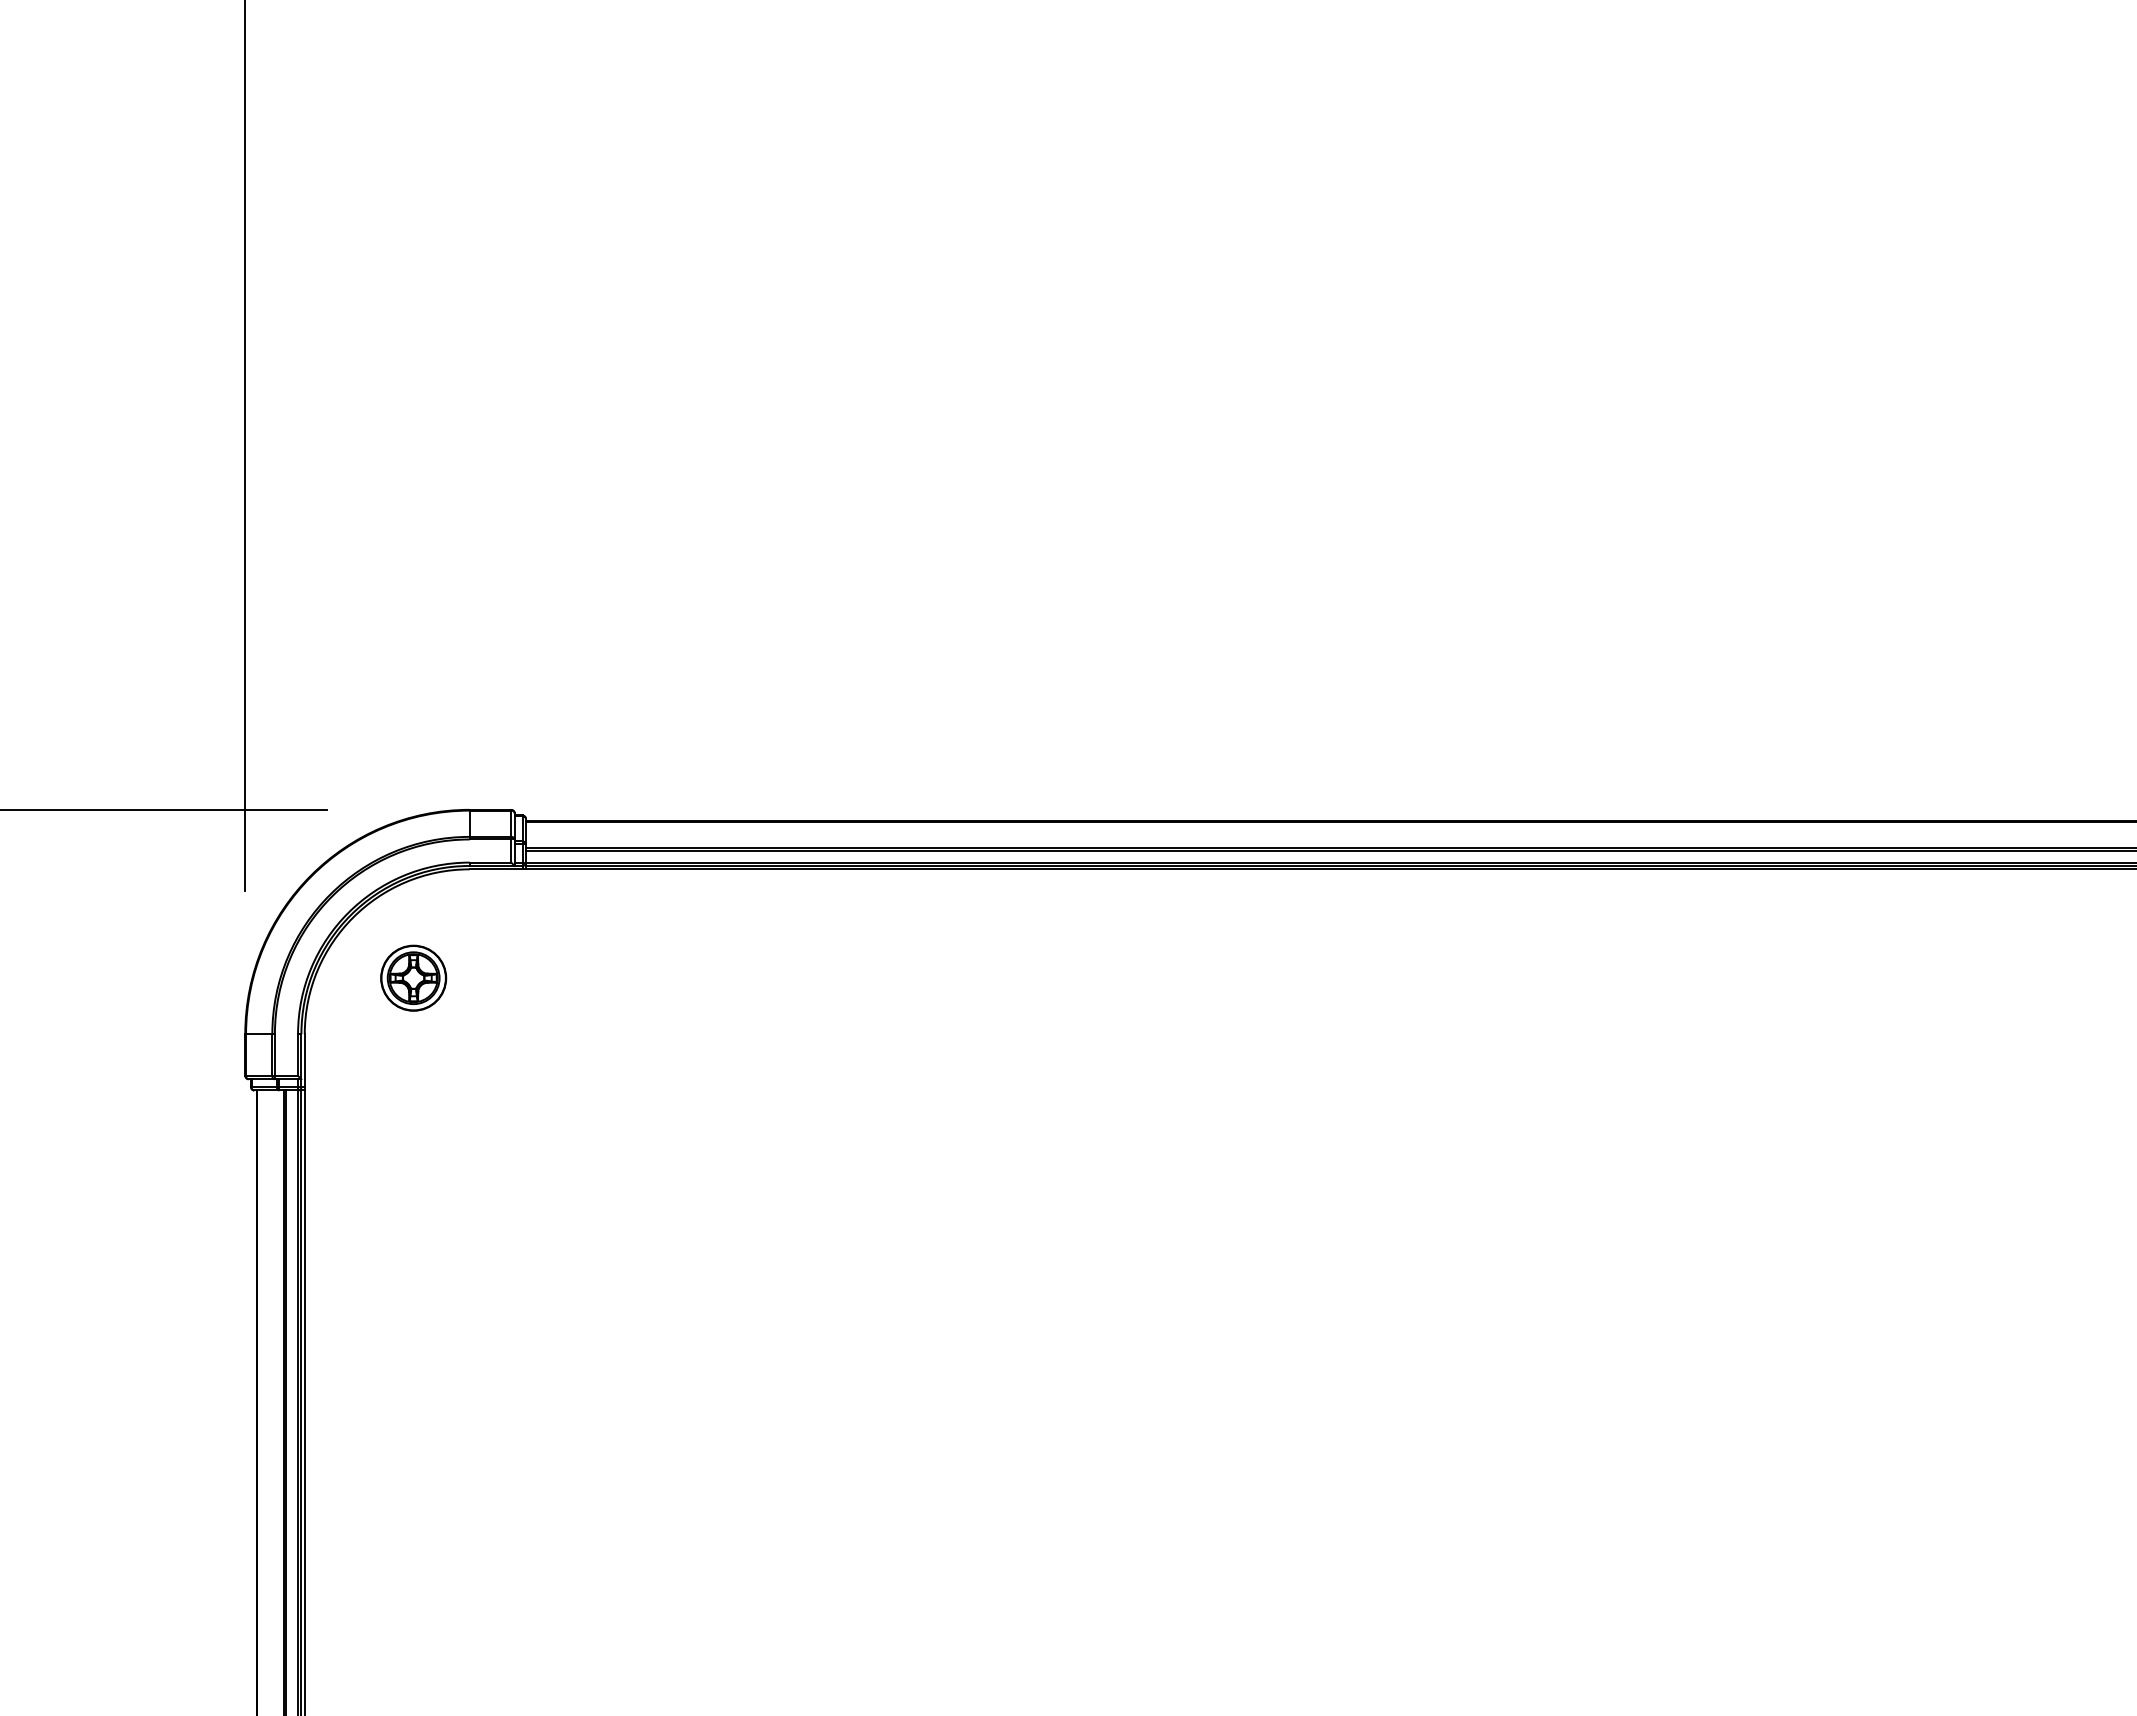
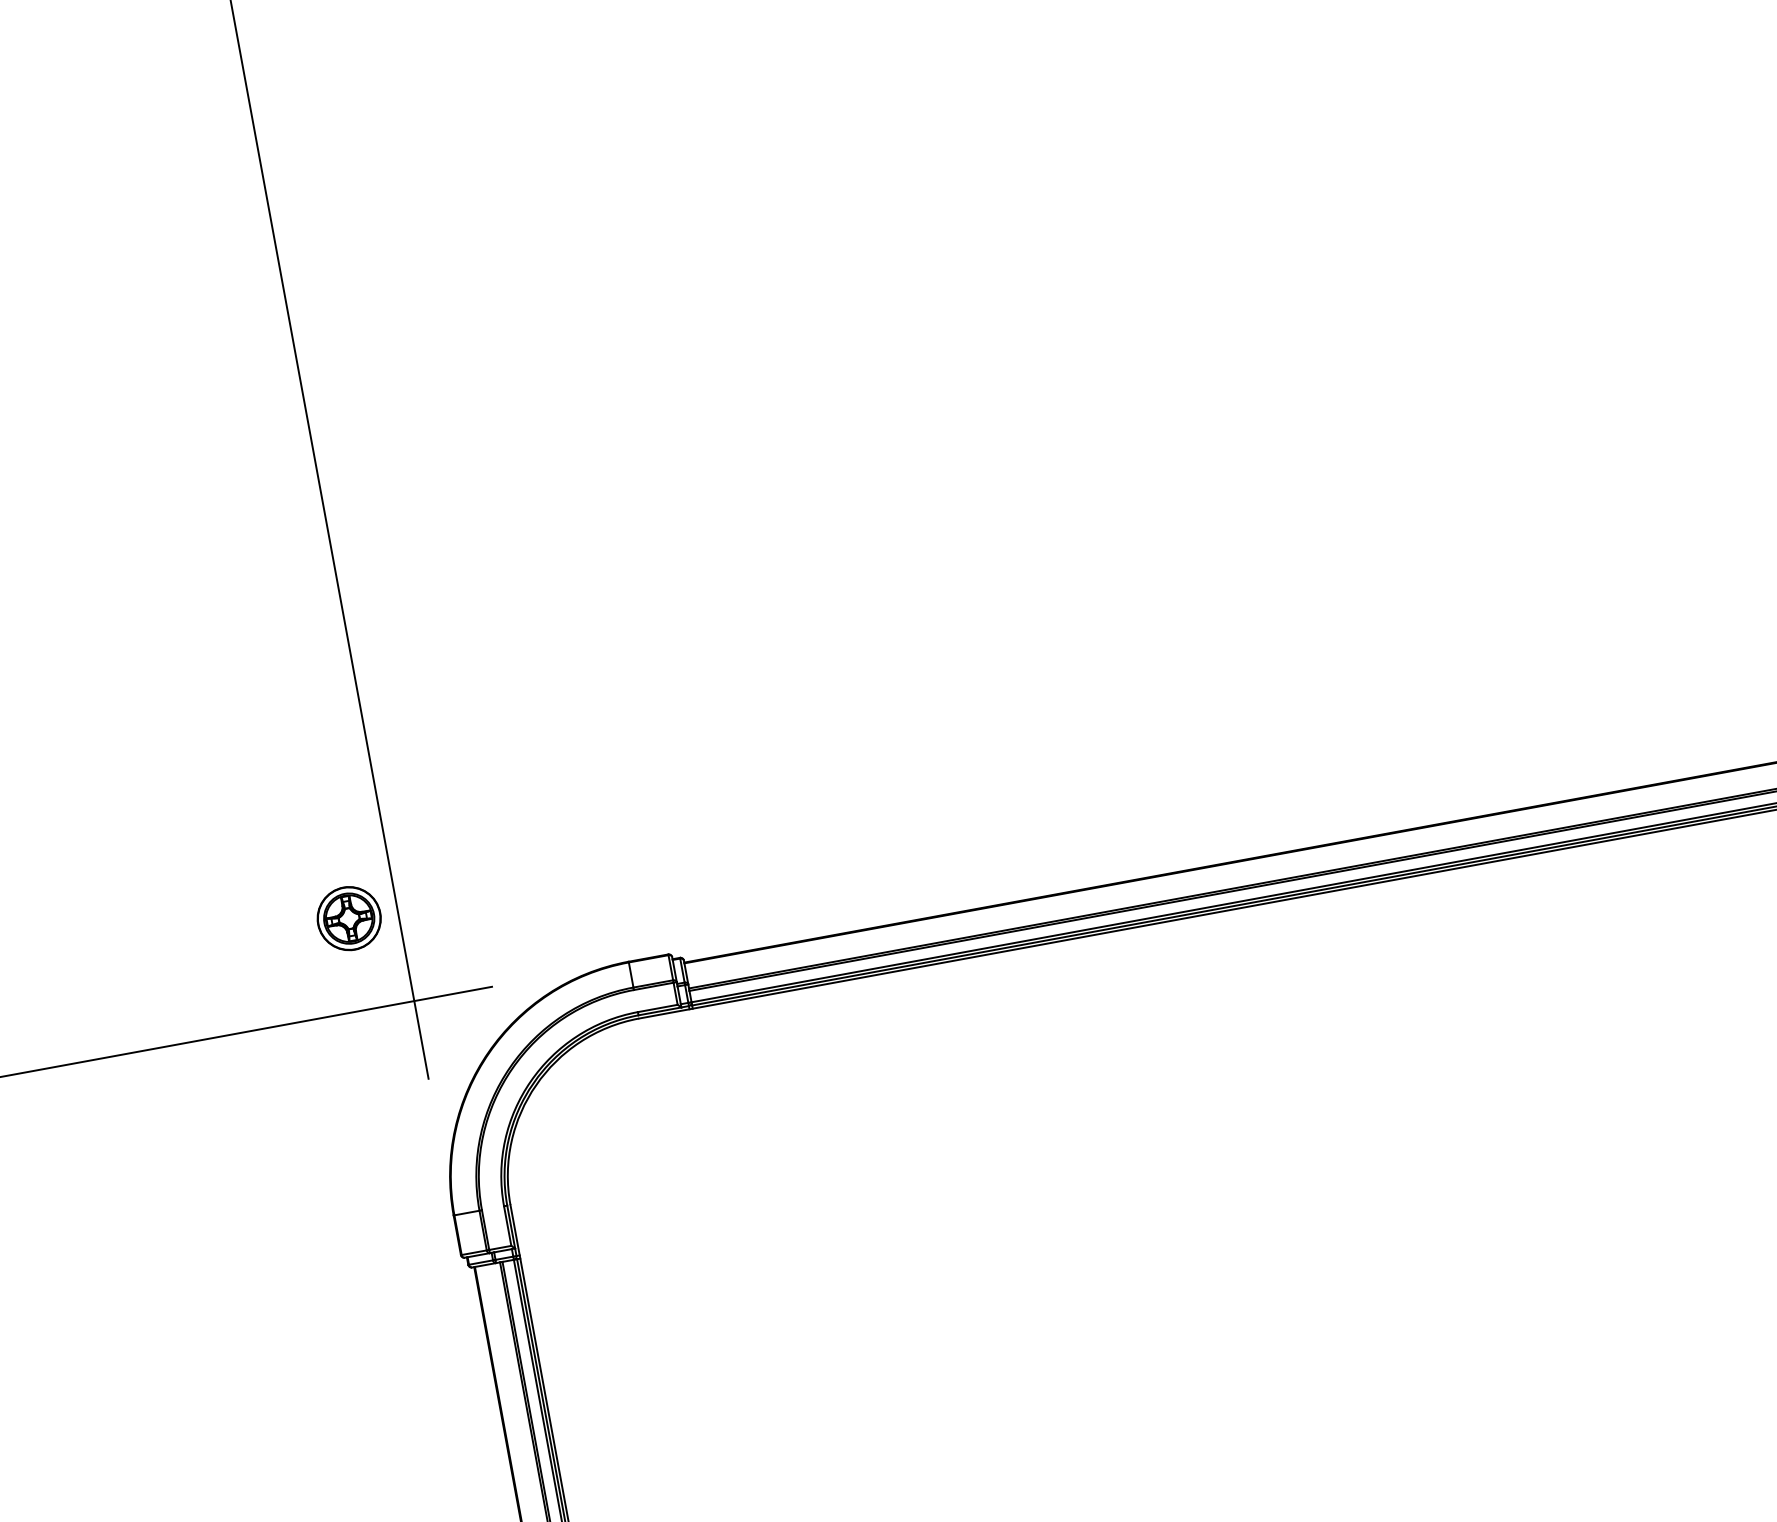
part: (413, 977) -> (348, 917), moved

